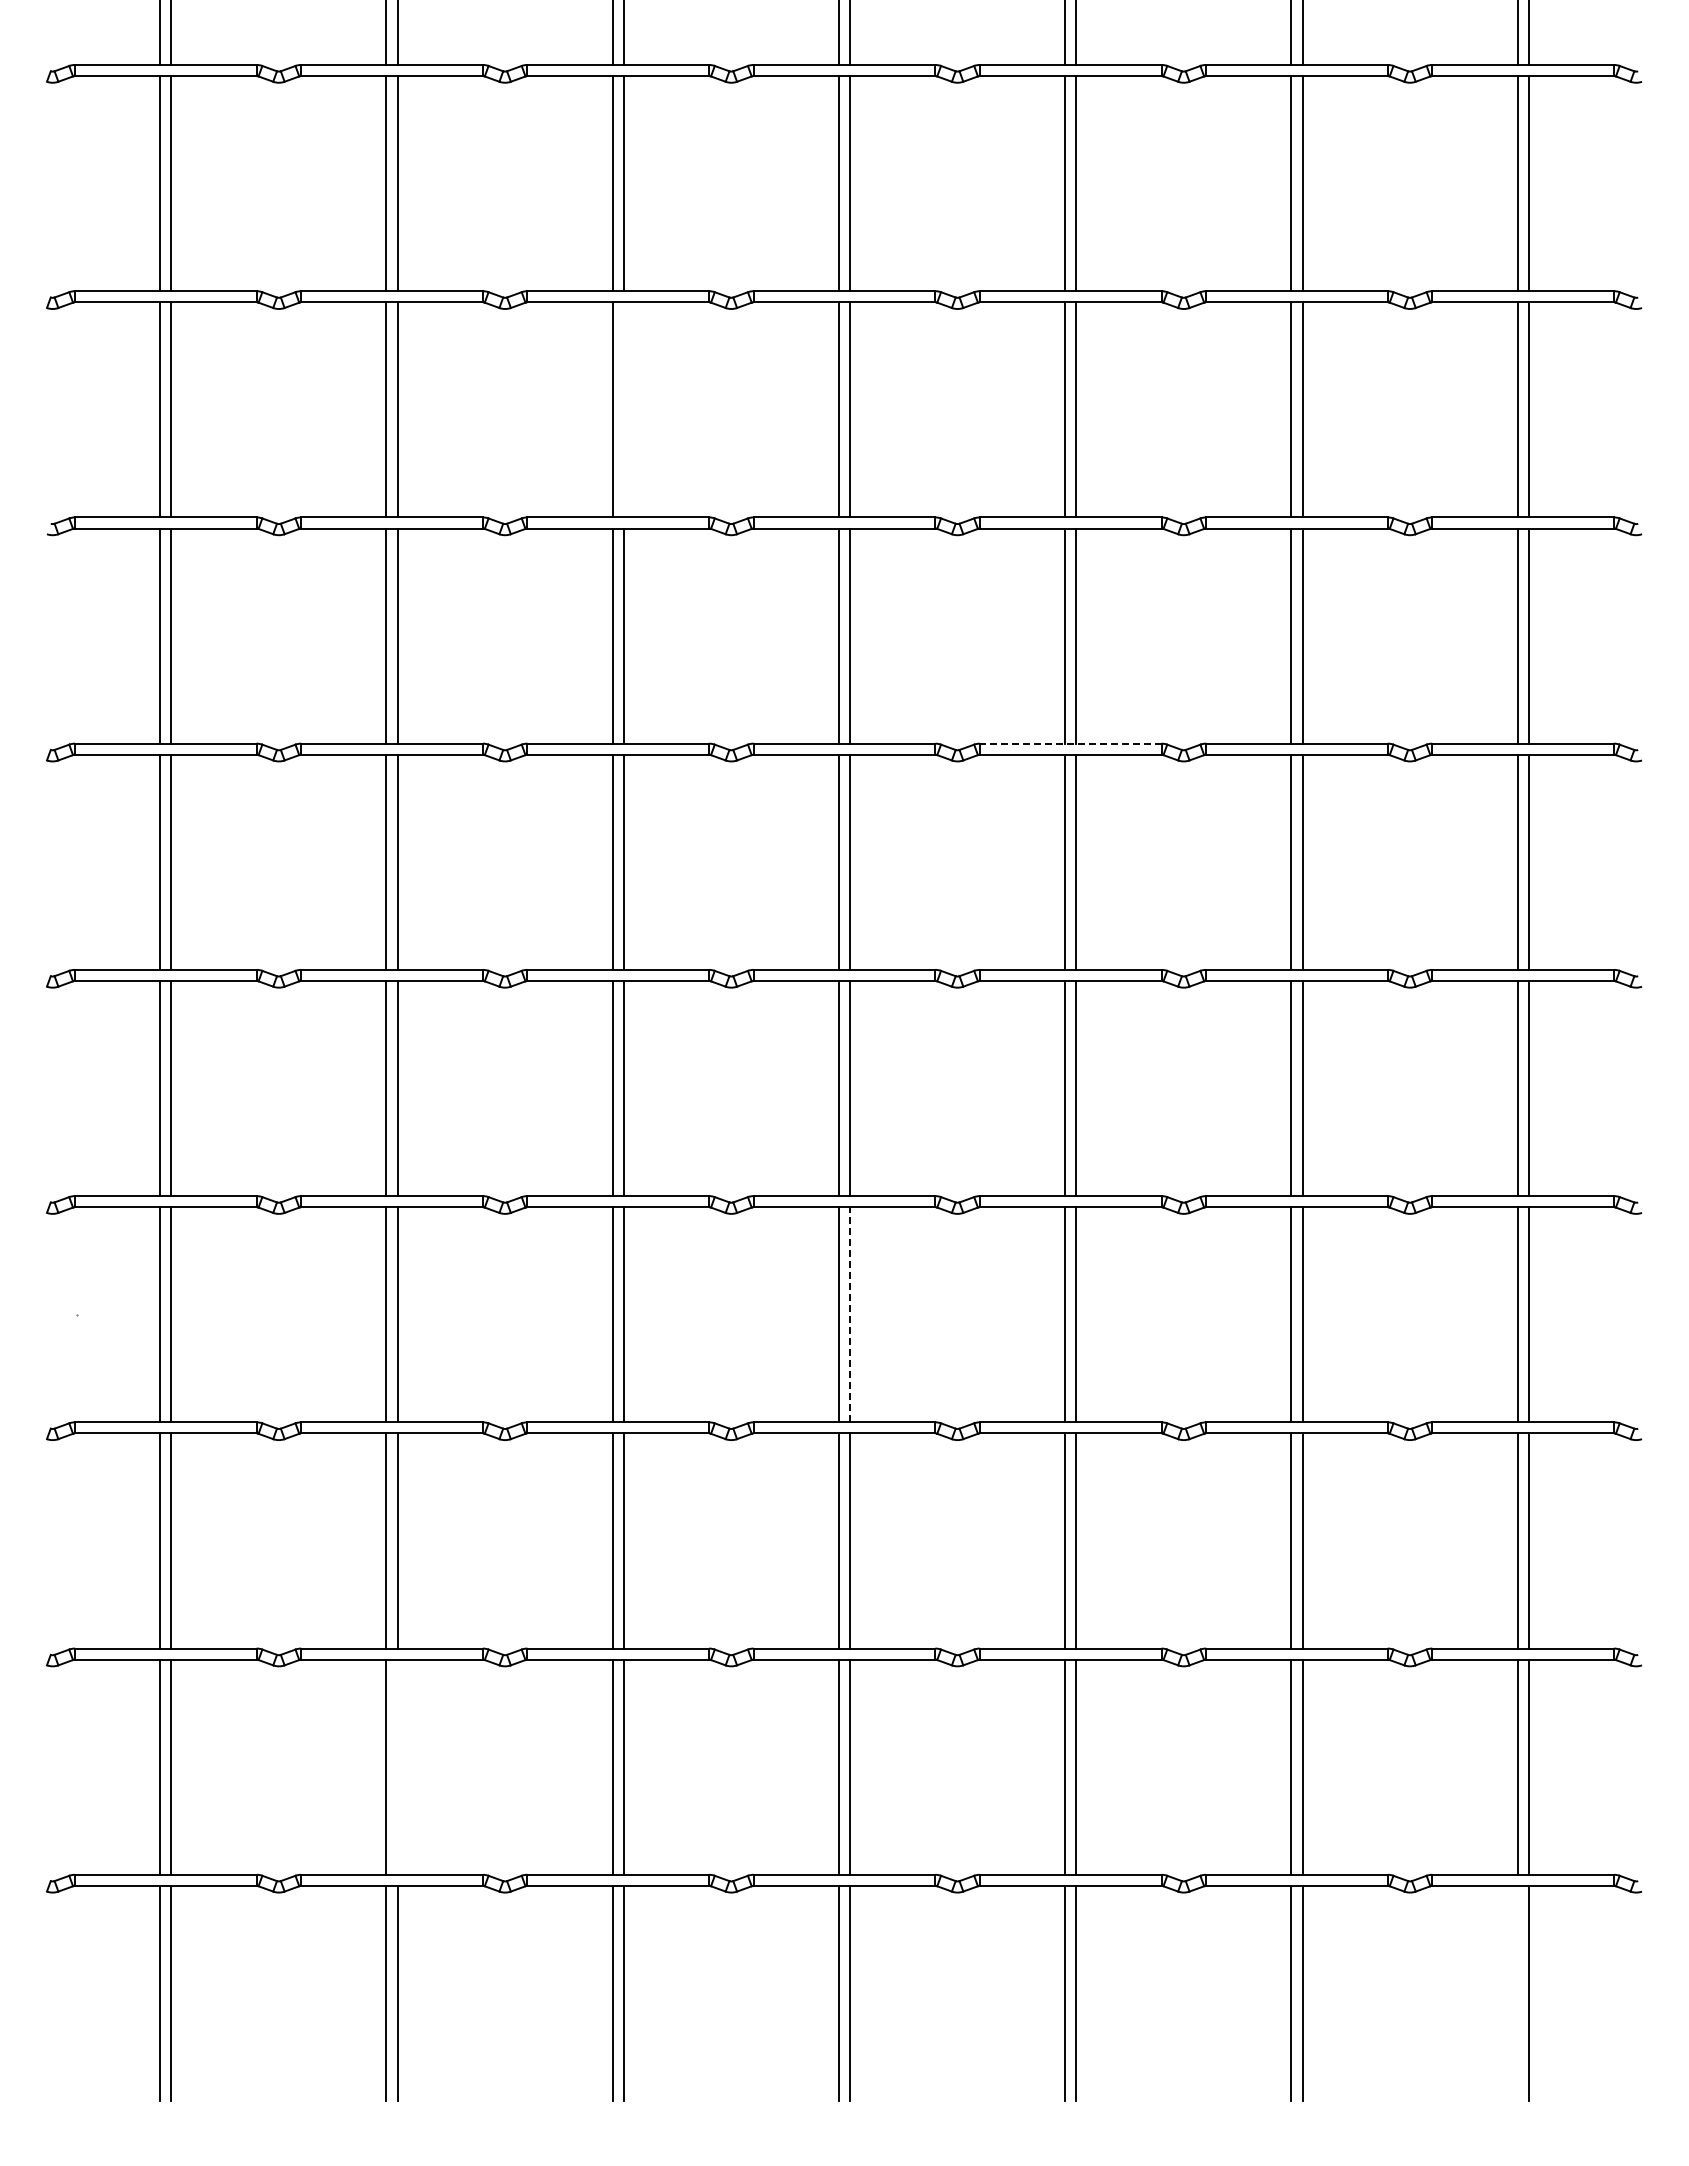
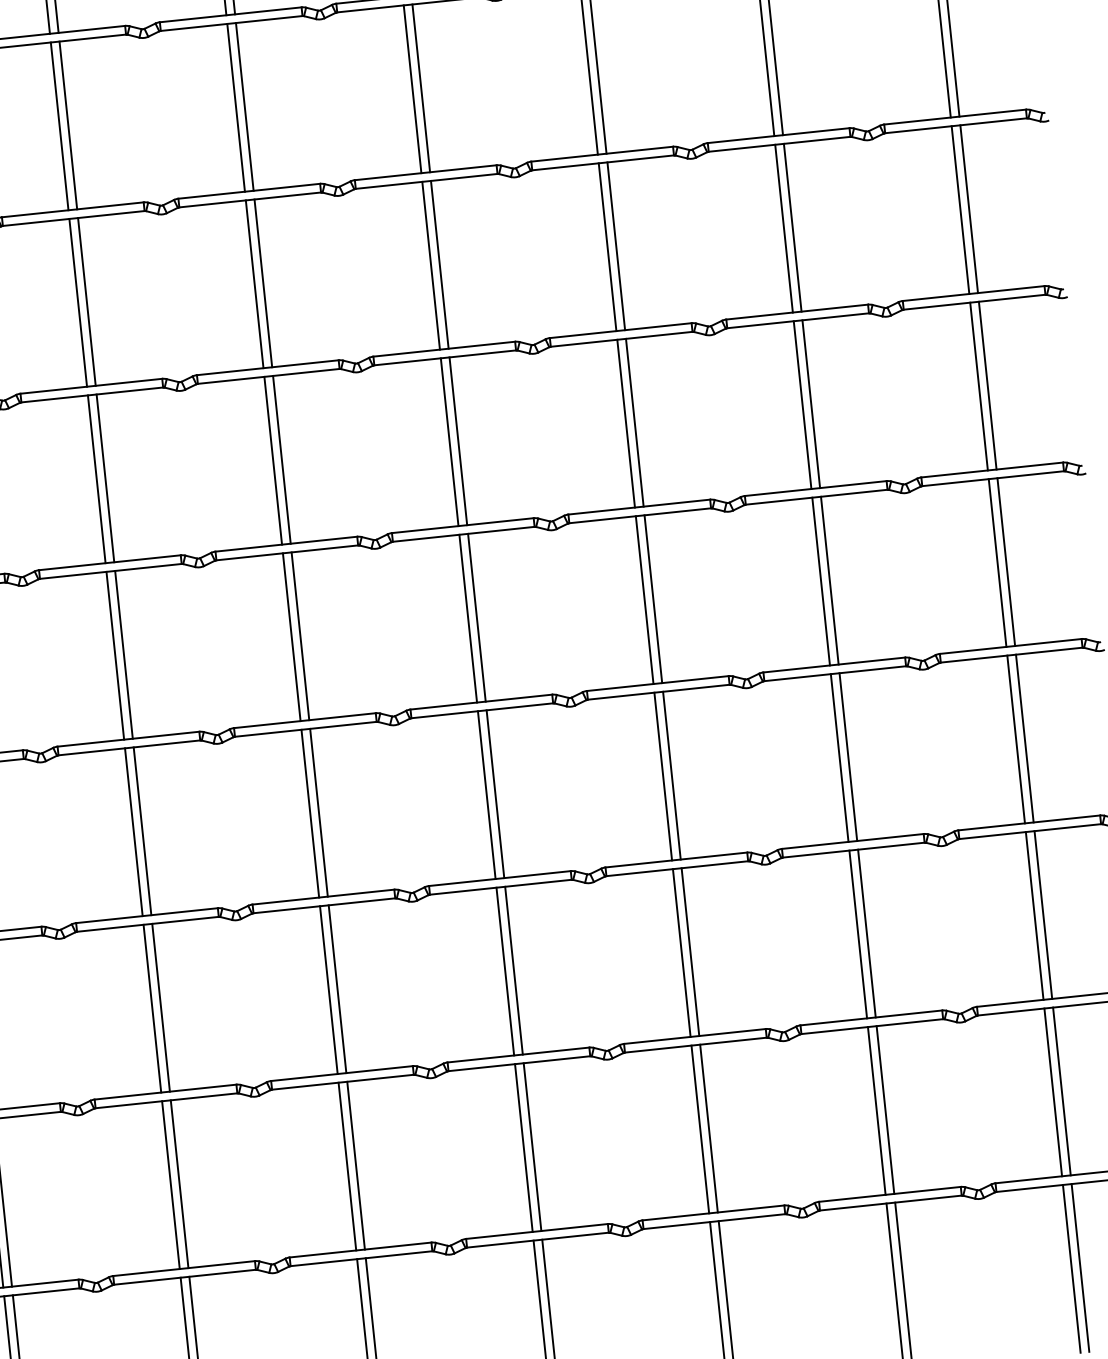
line: (623, 409) -> (244, 106), added
line: (1070, 743) -> (620, 330), dashed -> solid
line: (850, 1314) -> (495, 793), dashed -> solid
line: (397, 1766) -> (179, 1183), added
line: (1517, 1993) -> (1071, 1268), added

